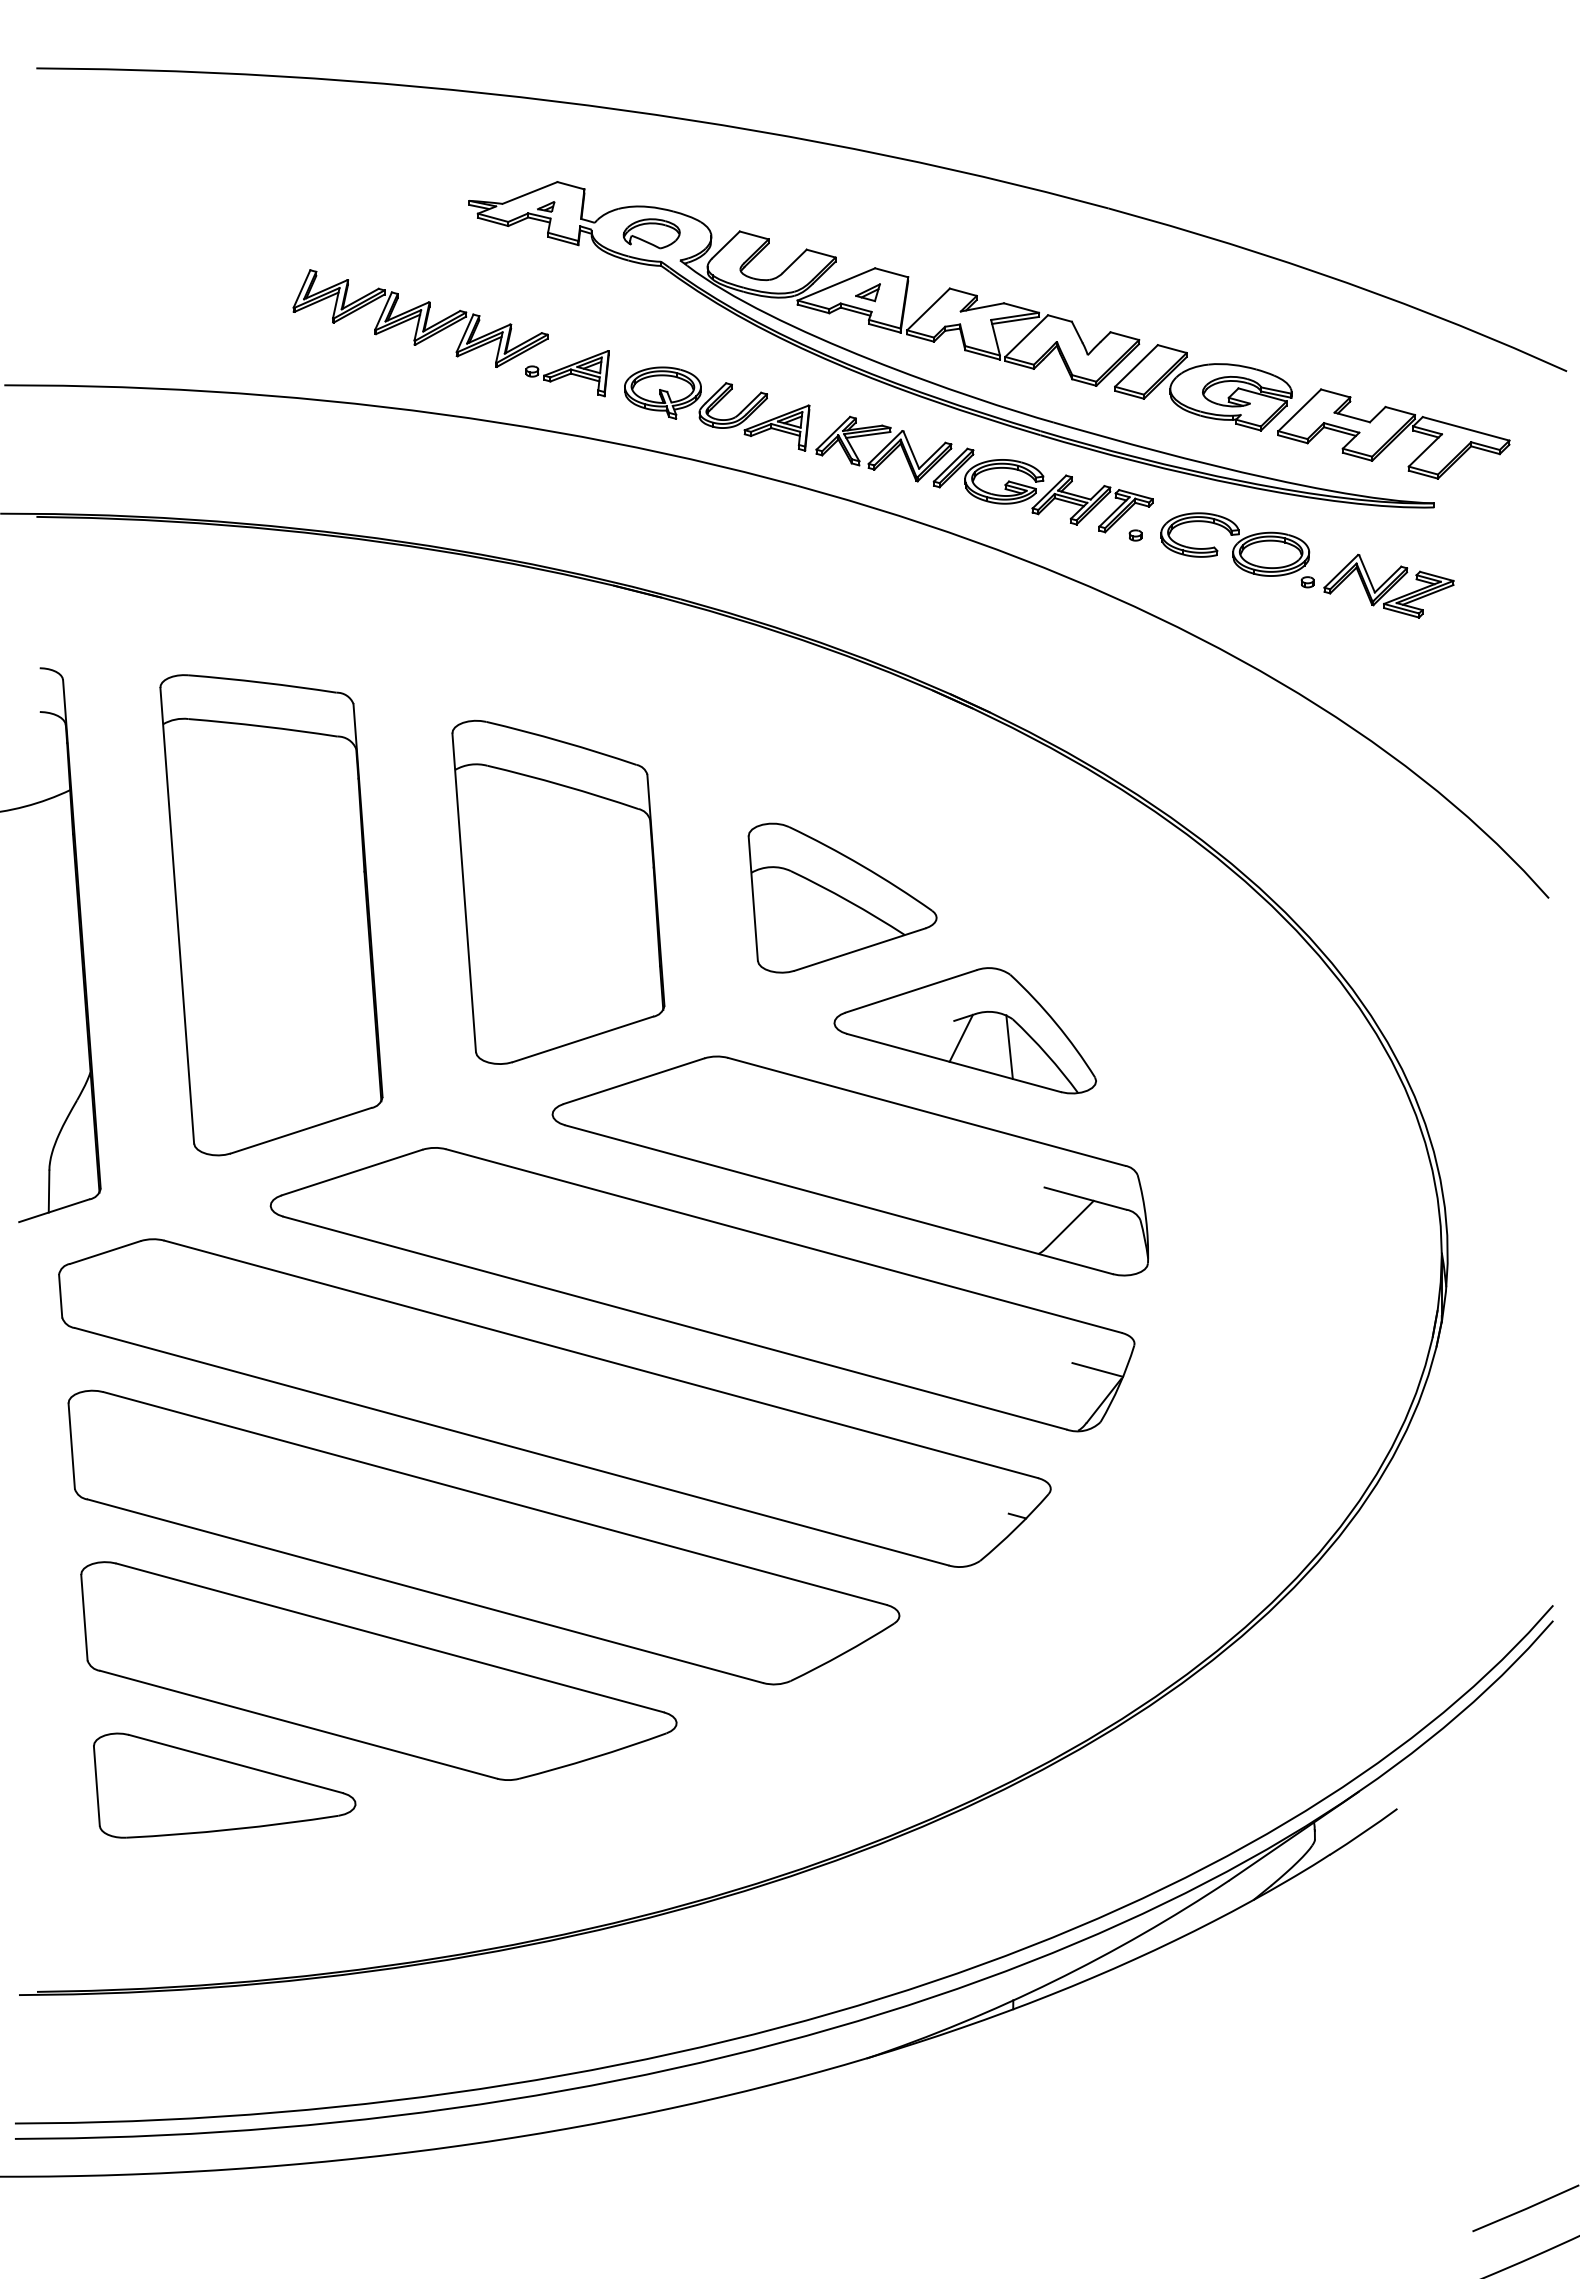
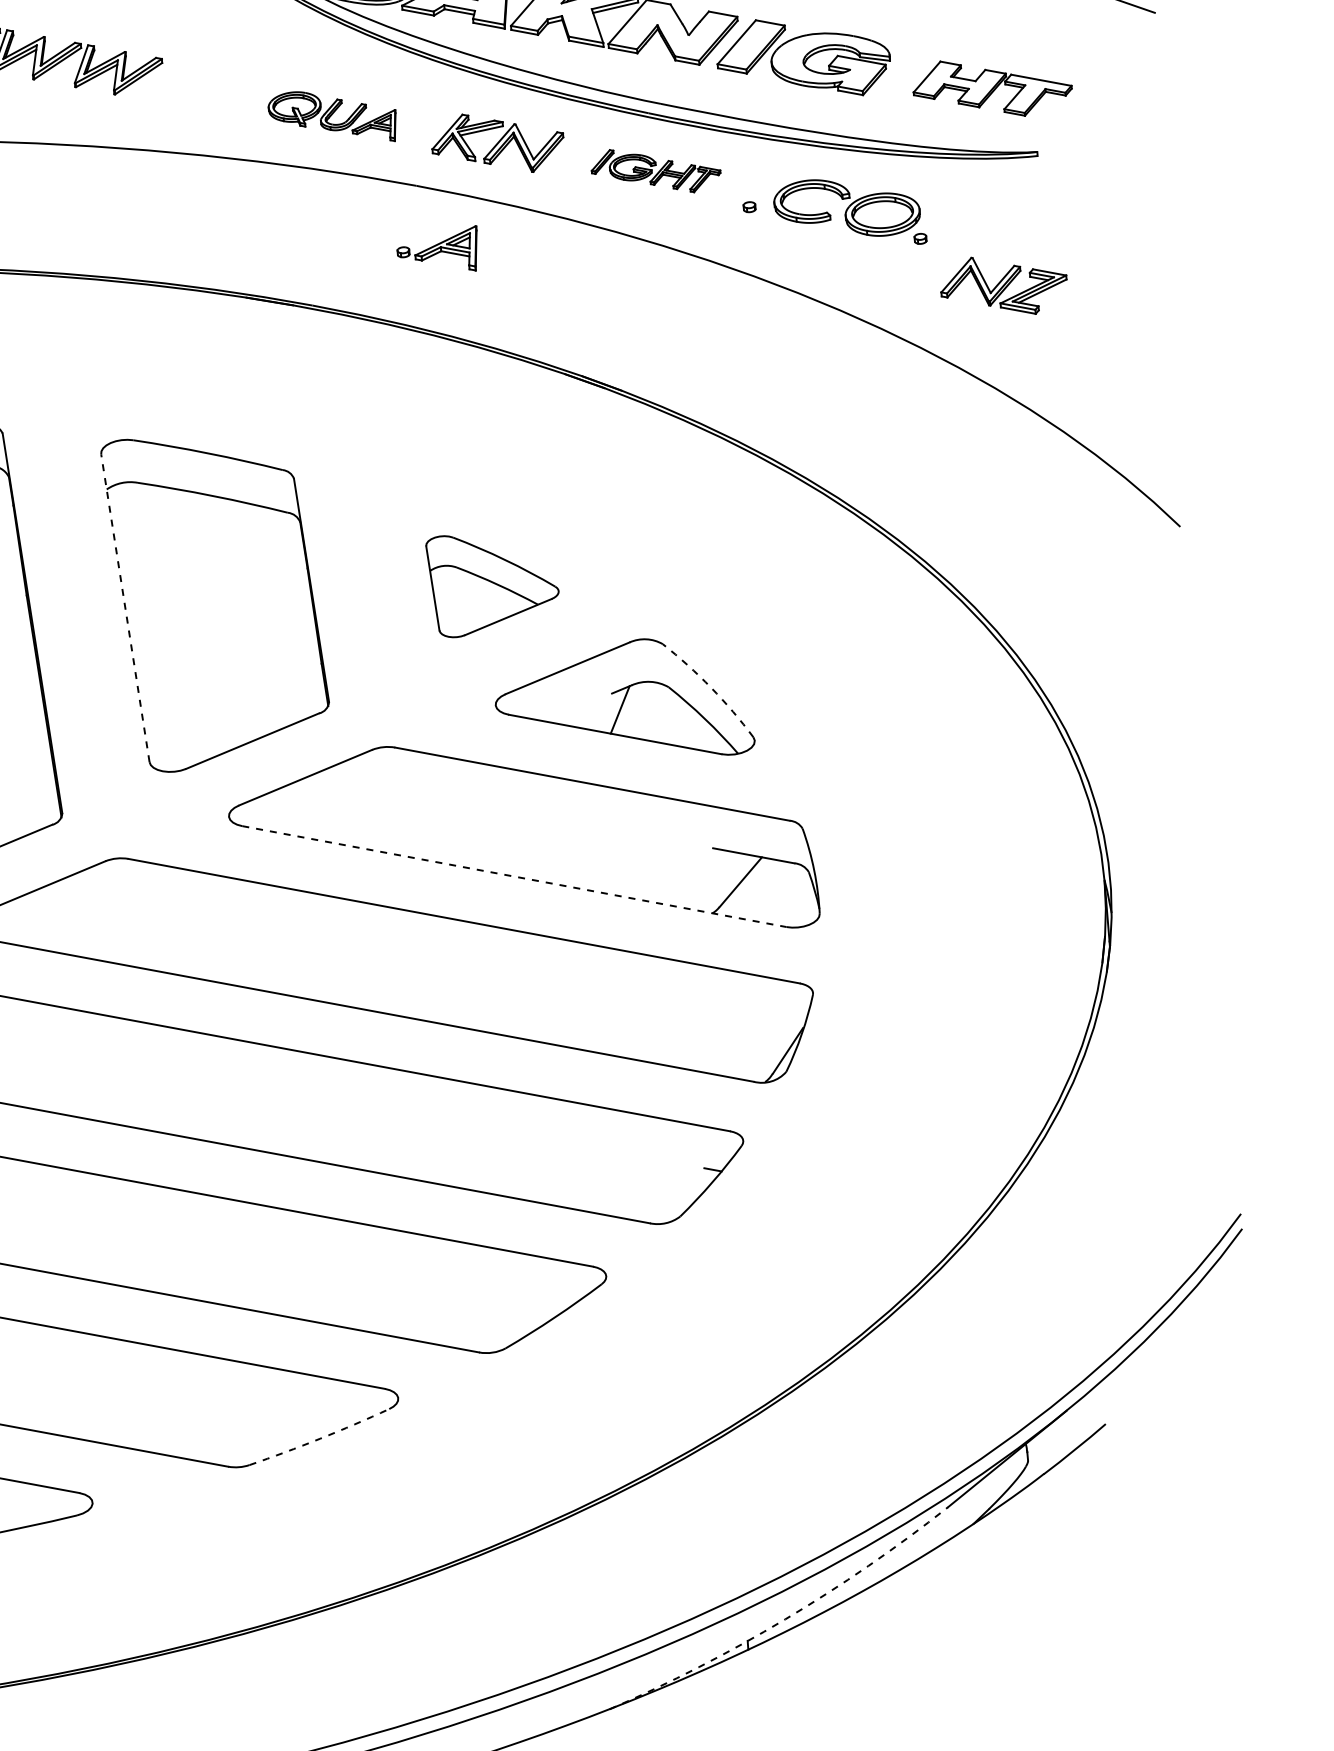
part: (567, 373) -> (437, 251), moved
part: (717, 408) -> (332, 117), size x0.7
part: (1393, 433) -> (992, 87), size x0.7
part: (1042, 490) -> (655, 170), size x0.6
part: (1388, 586) -> (1003, 286), moved
line: (464, 892) -> (125, 607), solid -> dashed
part: (842, 897) -> (493, 582), size x0.7
arc: (1056, 1023) -> (711, 687), solid -> dashed
line: (1009, 1047) -> (667, 714), removed
line: (839, 1199) -> (514, 876), solid -> dashed
line: (1097, 1369) -> (779, 1020), removed
arc: (593, 1757) -> (320, 1438), solid -> dashed
arc: (1053, 1981) -> (785, 1619), solid -> dashed

